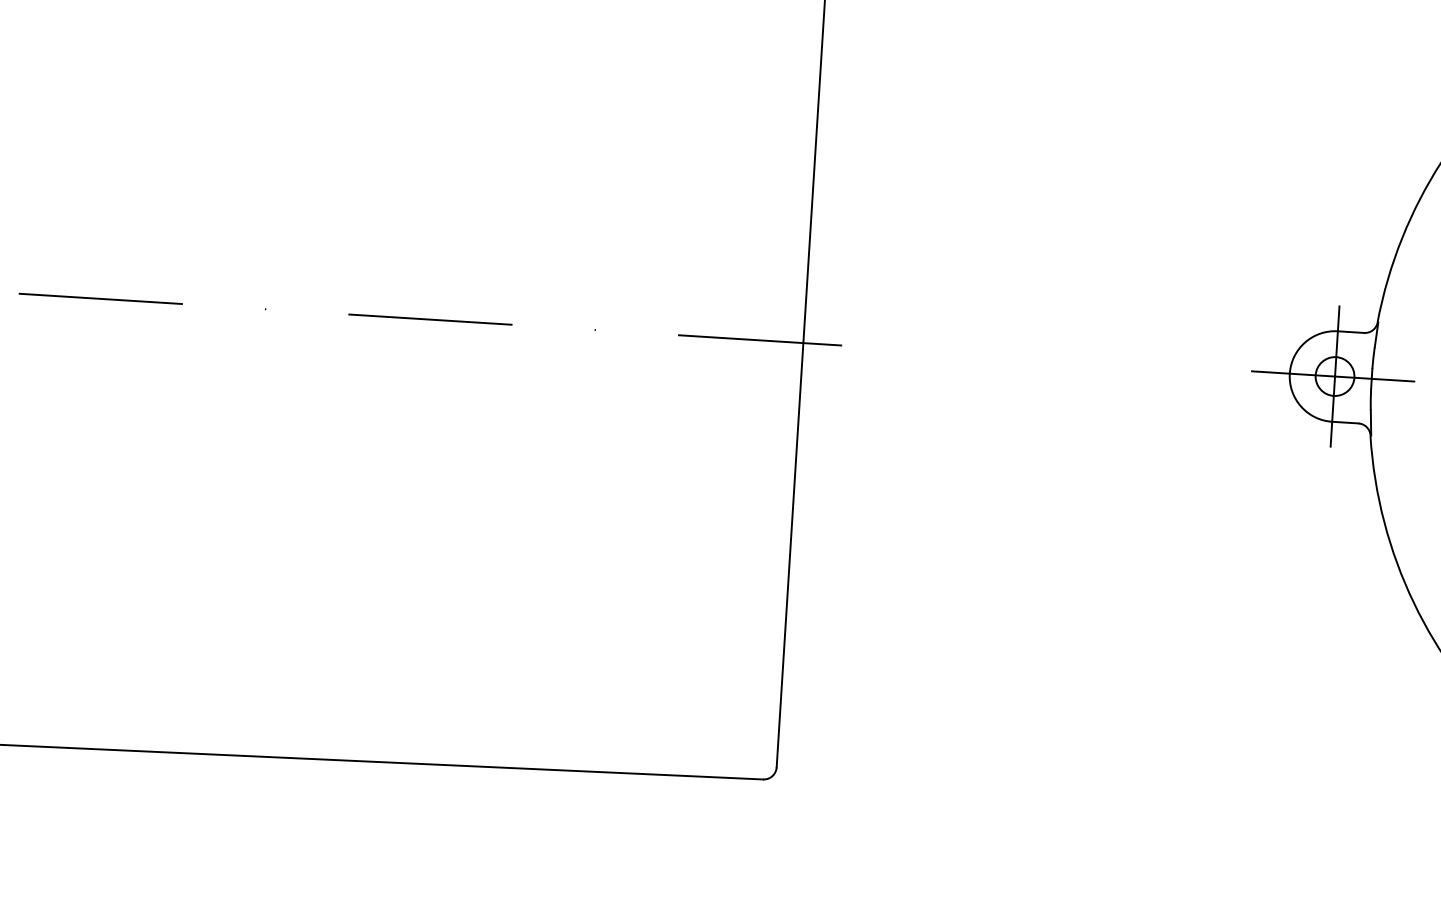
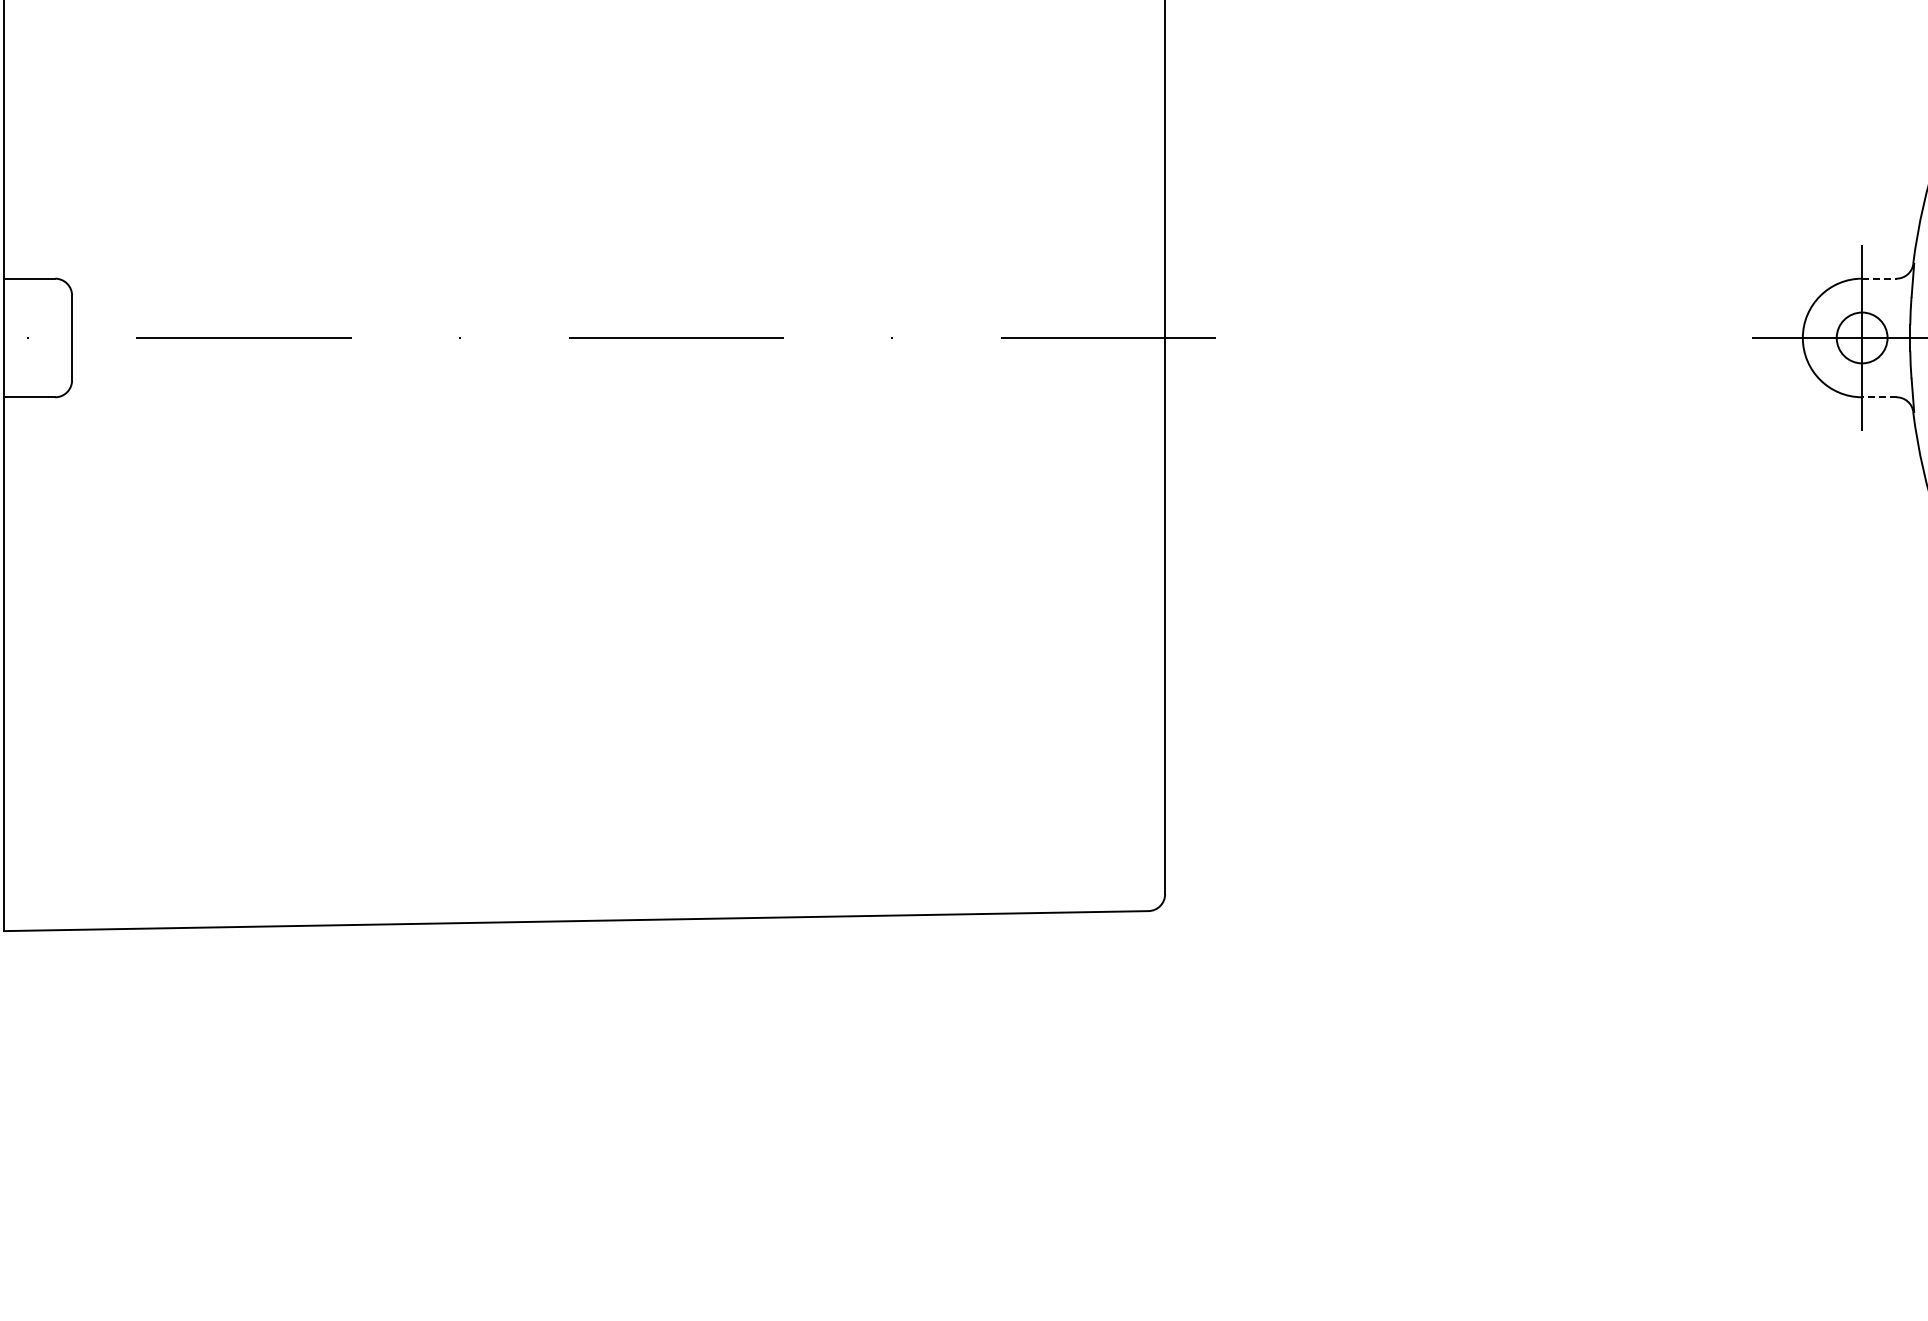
line: (1351, 332) -> (1879, 278), solid -> dashed
line: (1344, 422) -> (1878, 397), solid -> dashed

